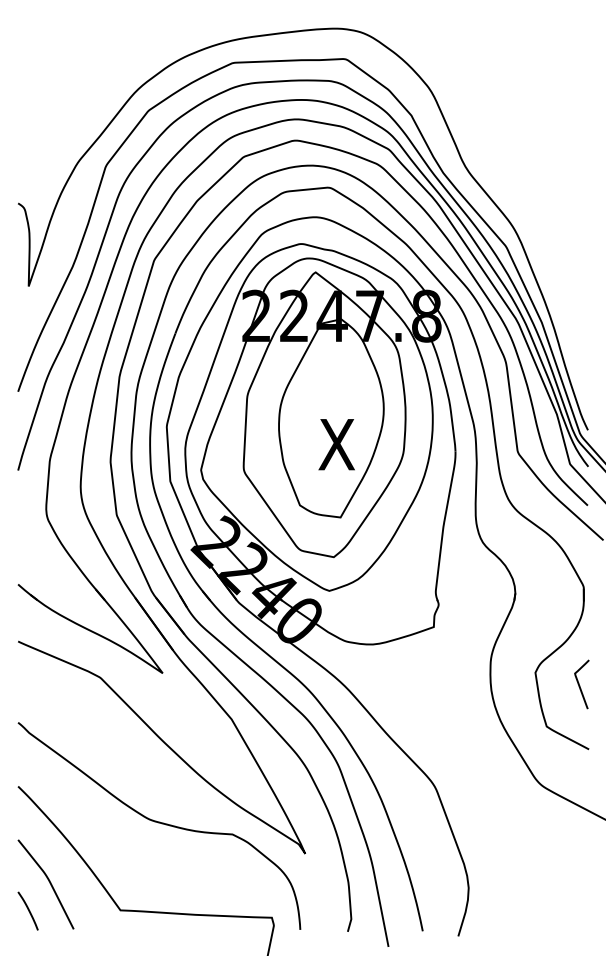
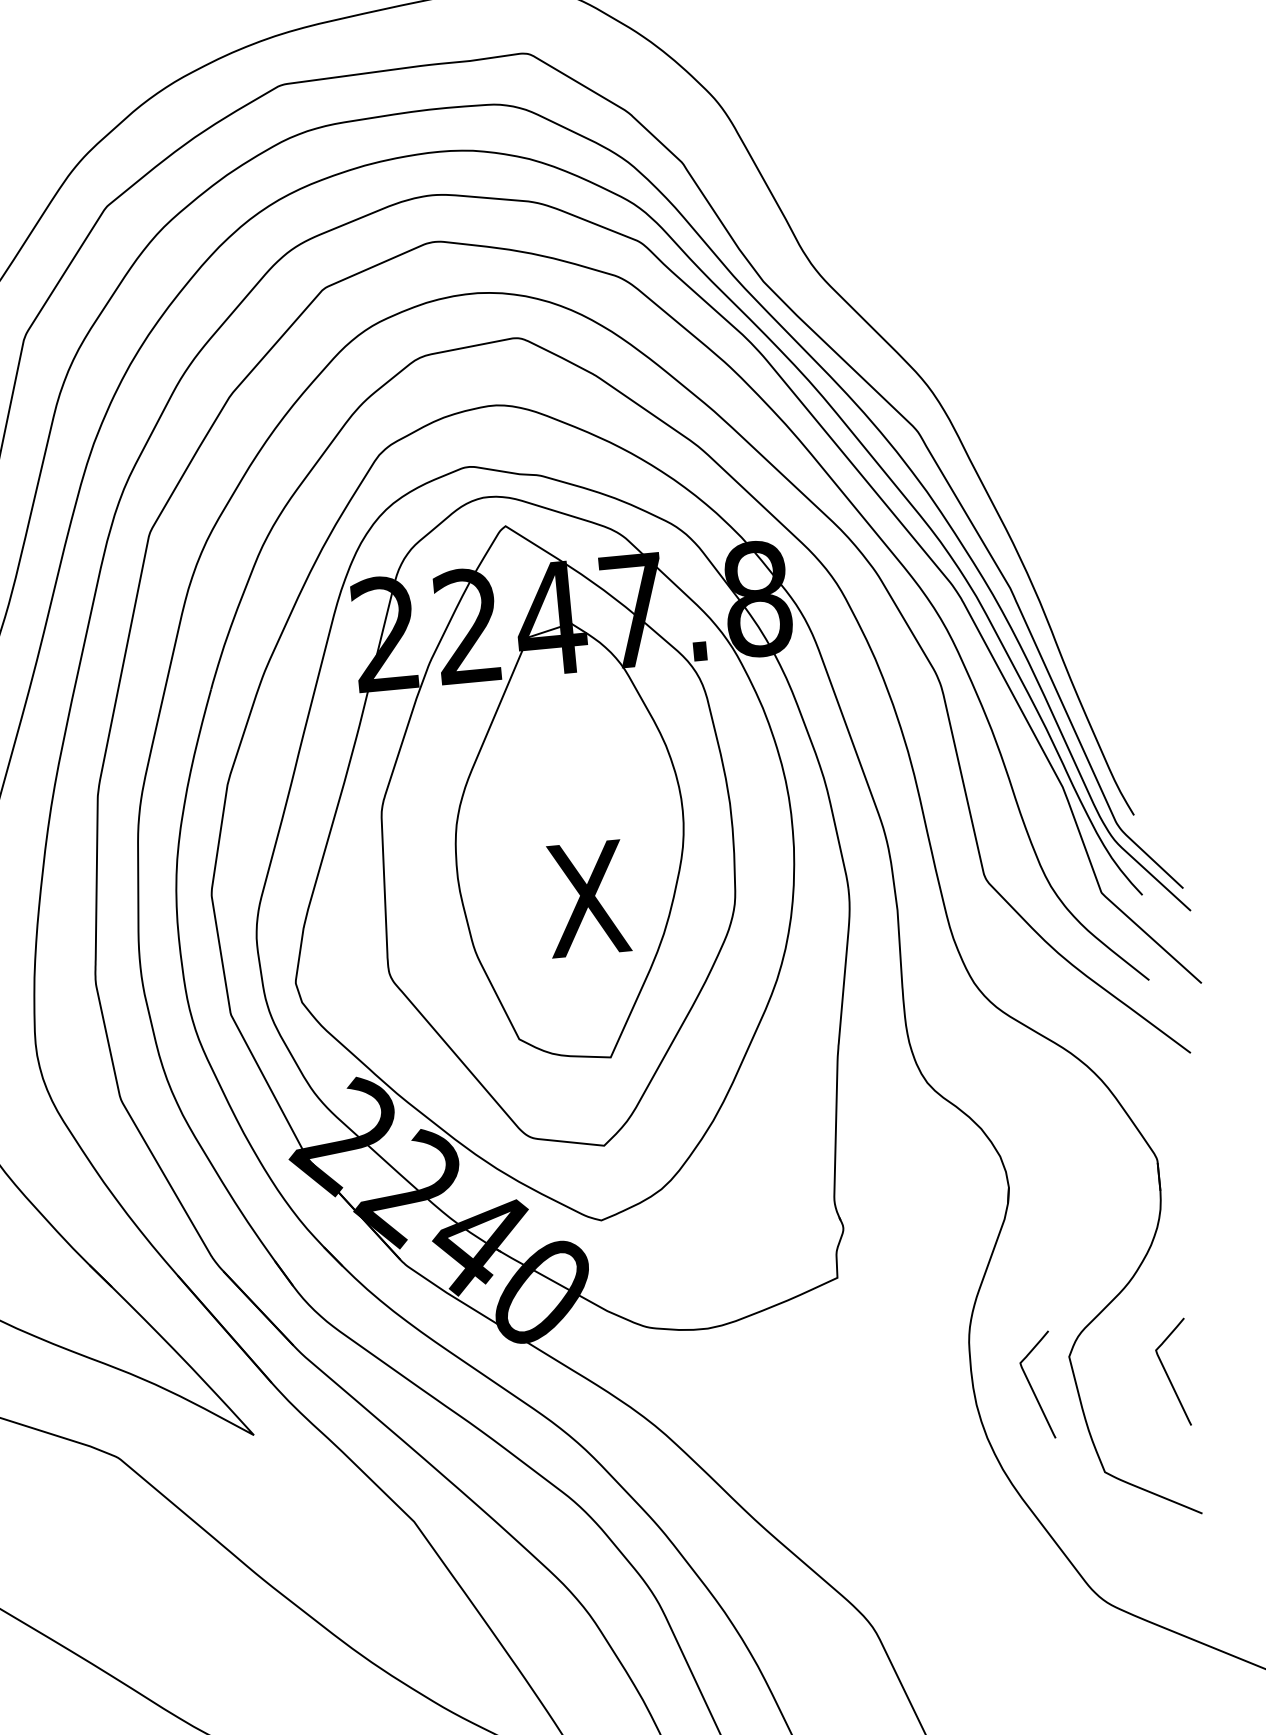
curve: (518, 685) -> (1034, 1388), added

